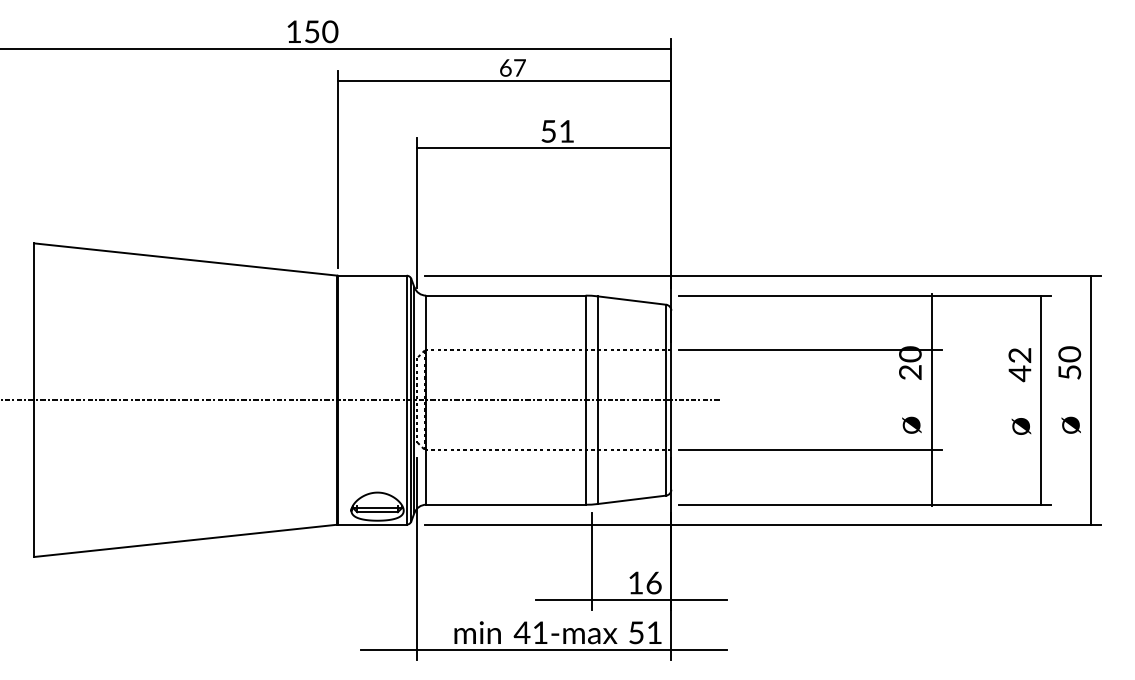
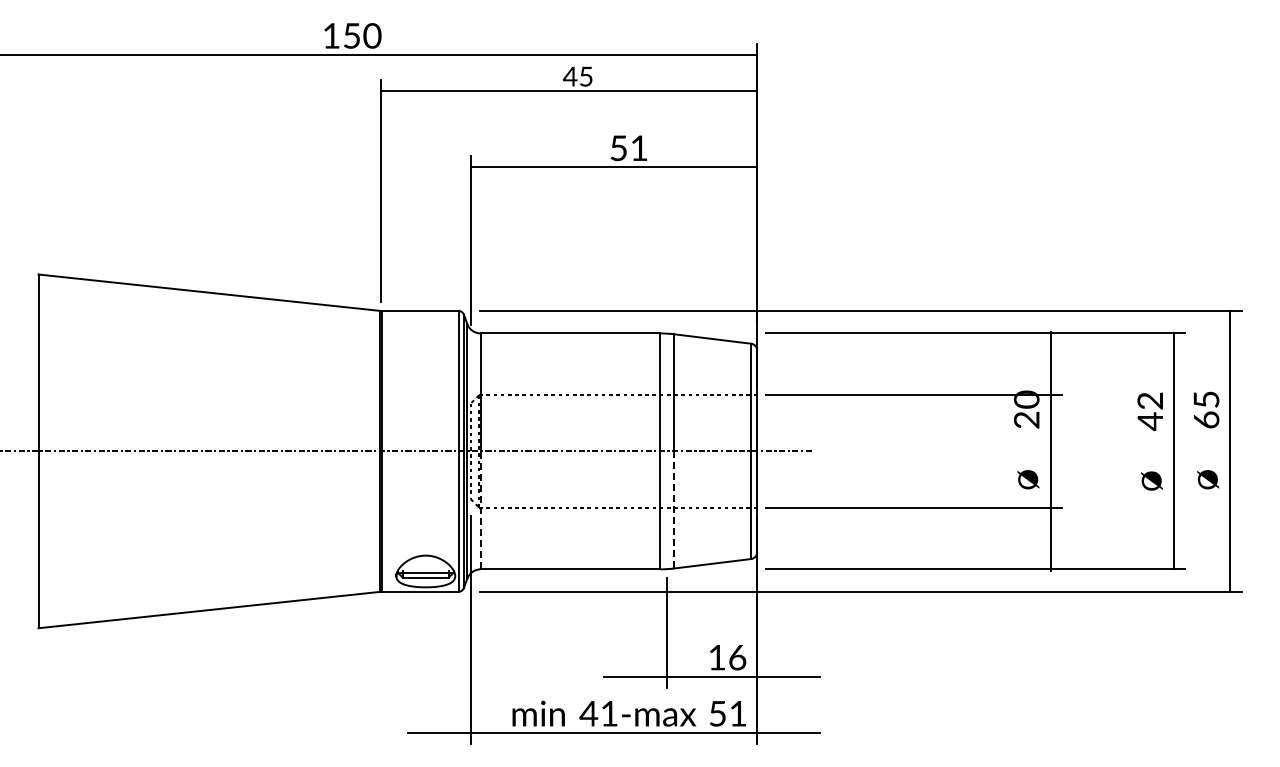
text: (512, 67) -> (577, 76), 67 -> 45
text: (1069, 363) -> (1206, 409), 50 -> 65
line: (598, 451) -> (674, 509), solid -> dashed
line: (426, 452) -> (480, 510), solid -> dashed

